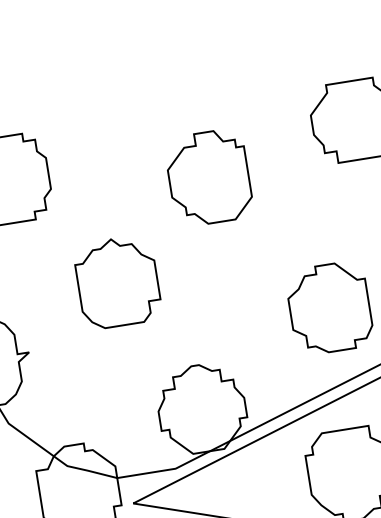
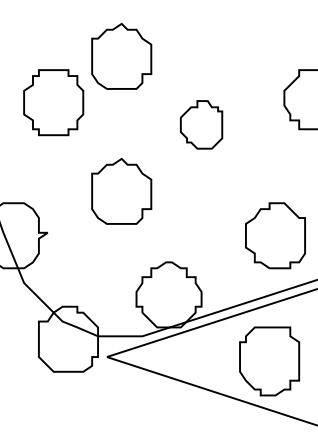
part: (88, 103) -> (121, 55), added
part: (208, 177) -> (201, 124), size x0.7

